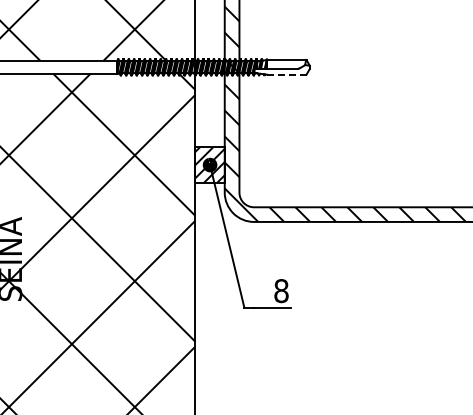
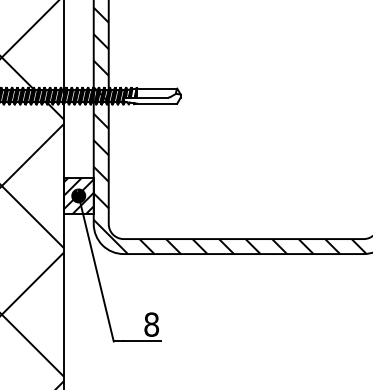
line: (286, 74) -> (156, 103), dashed -> solid

